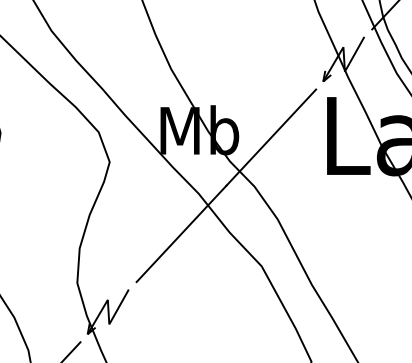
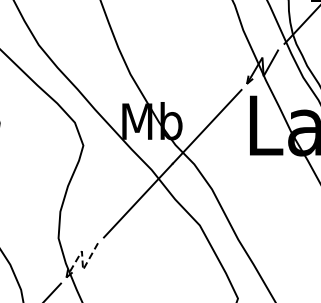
line: (108, 312) -> (82, 260), solid -> dashed

